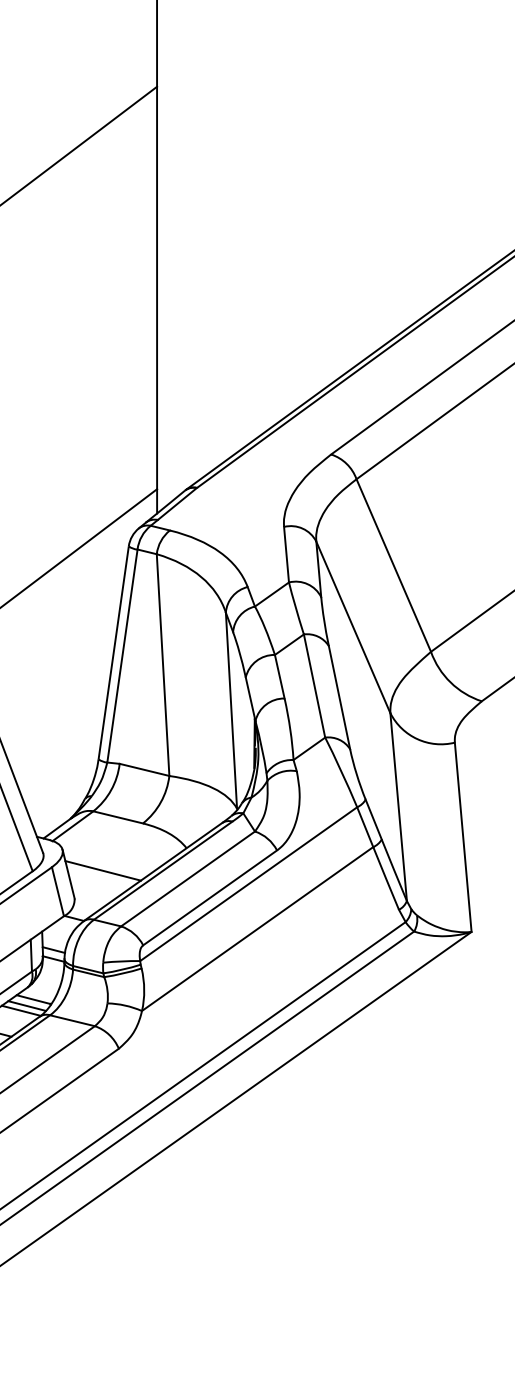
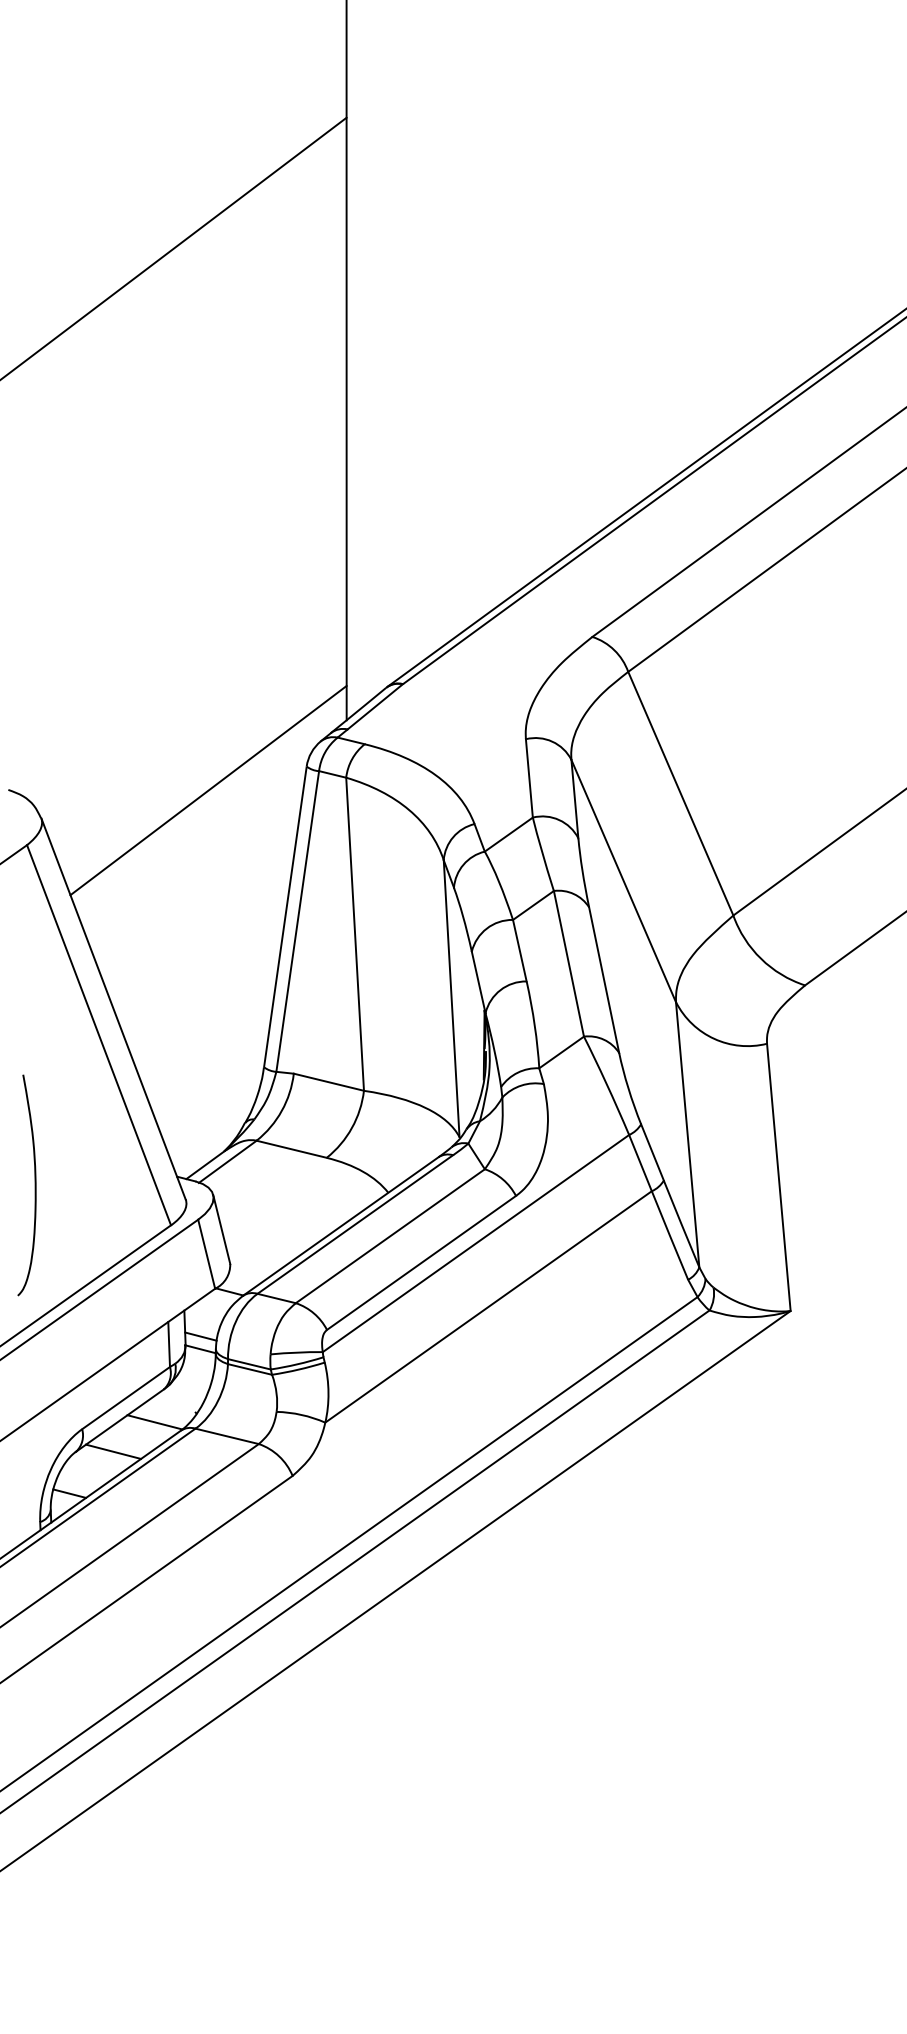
line: (103, 870) -> (270, 1224), removed
line: (33, 999) -> (172, 1406), removed
line: (26, 1005) -> (162, 1415), removed

